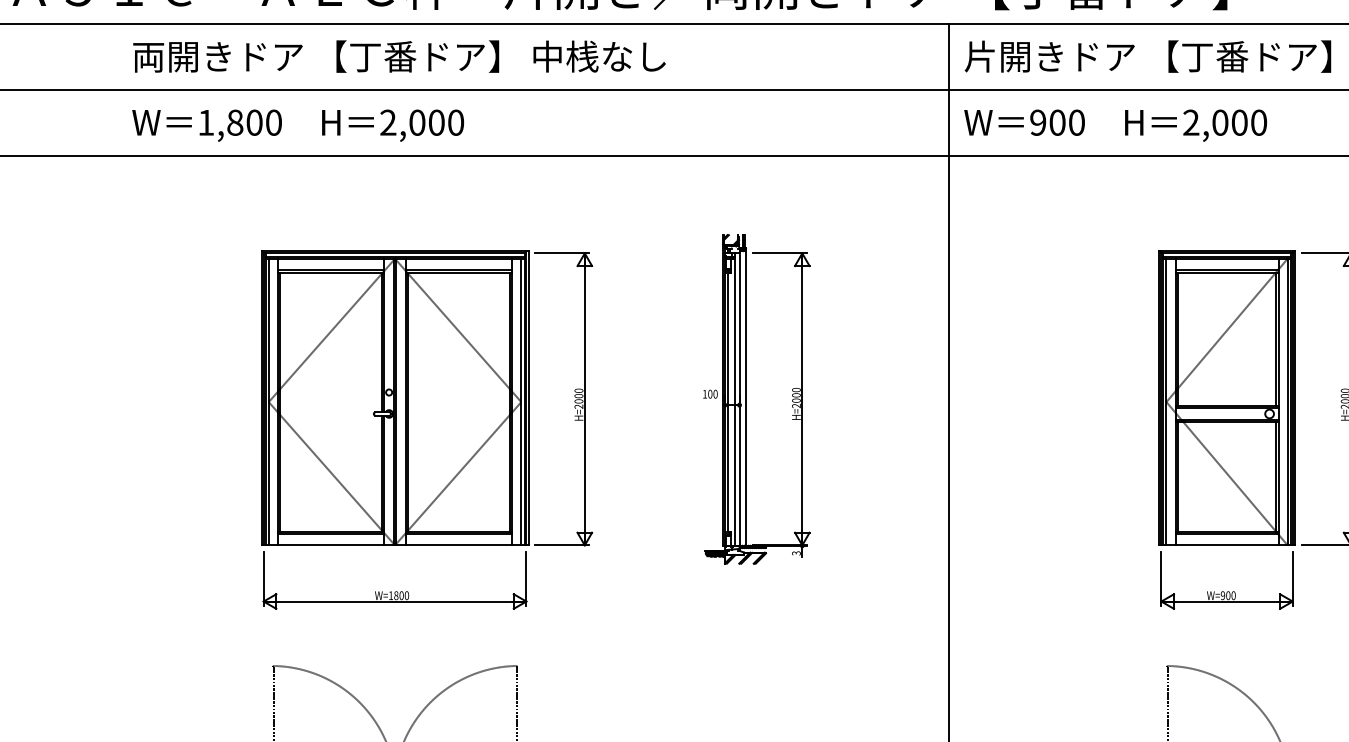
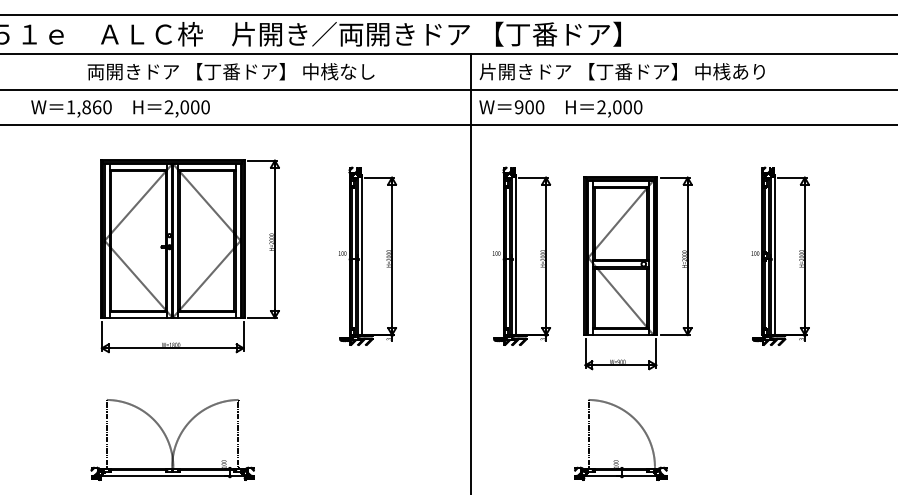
text: (398, 56) -> (230, 71), moved
text: (253, 123) -> (96, 107), 1,800 -> 1,860
part: (1042, 397) -> (521, 255), added
part: (426, 431) -> (189, 256), moved

